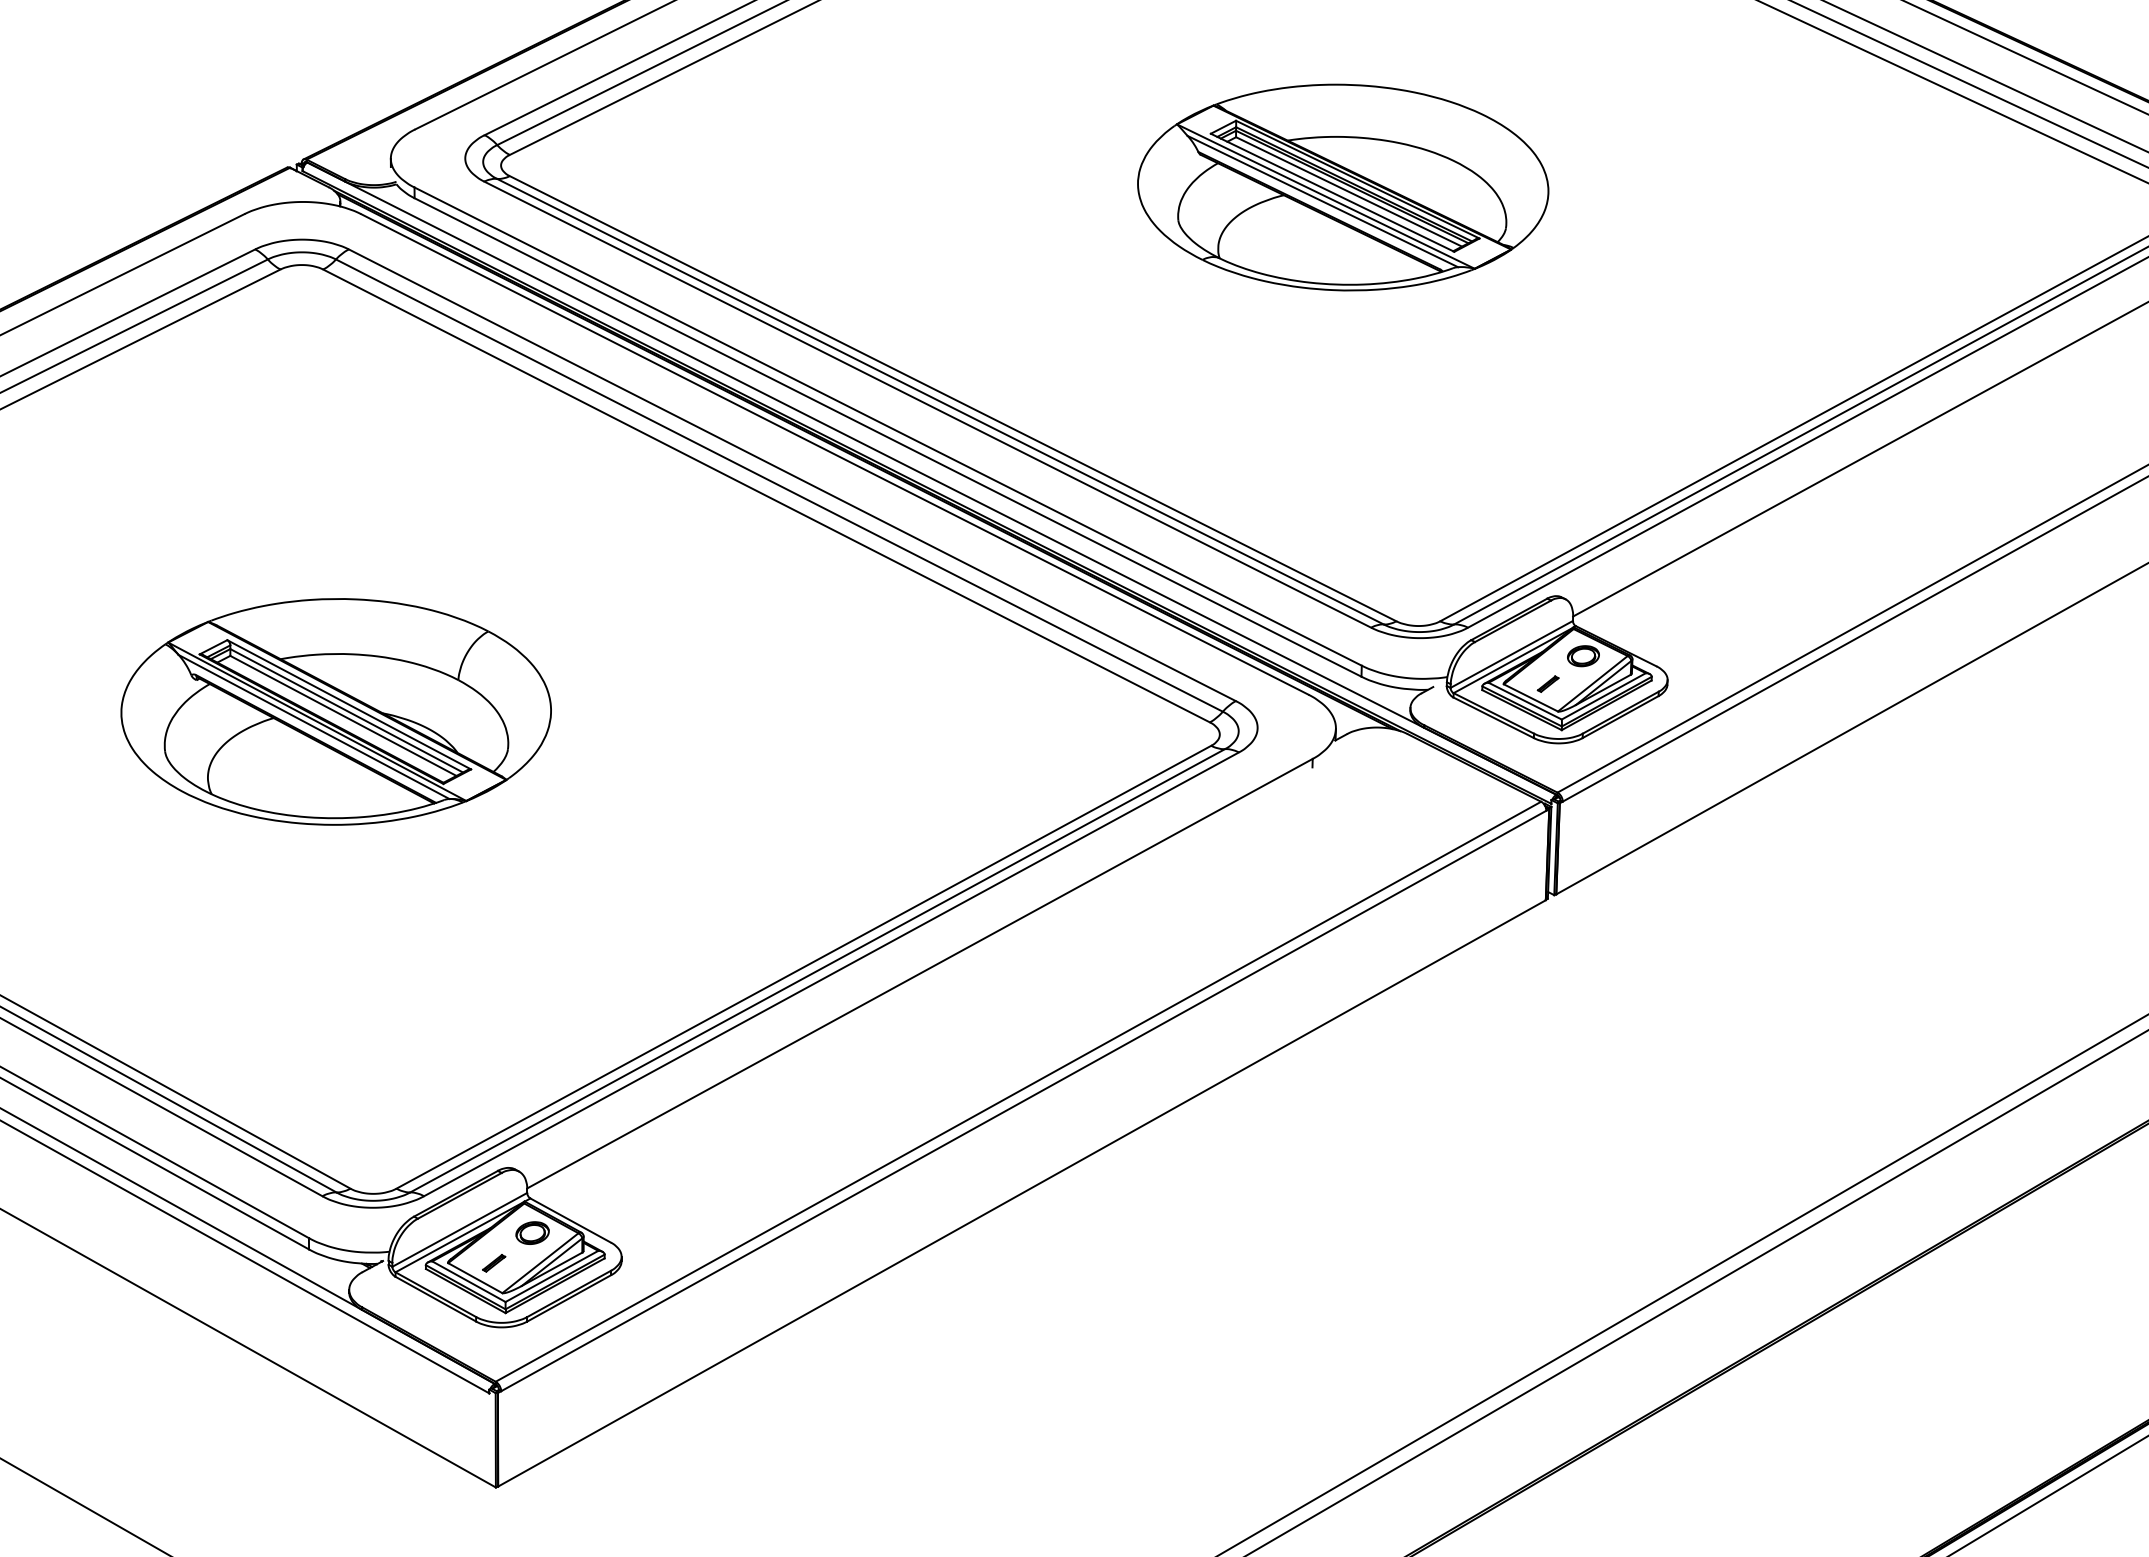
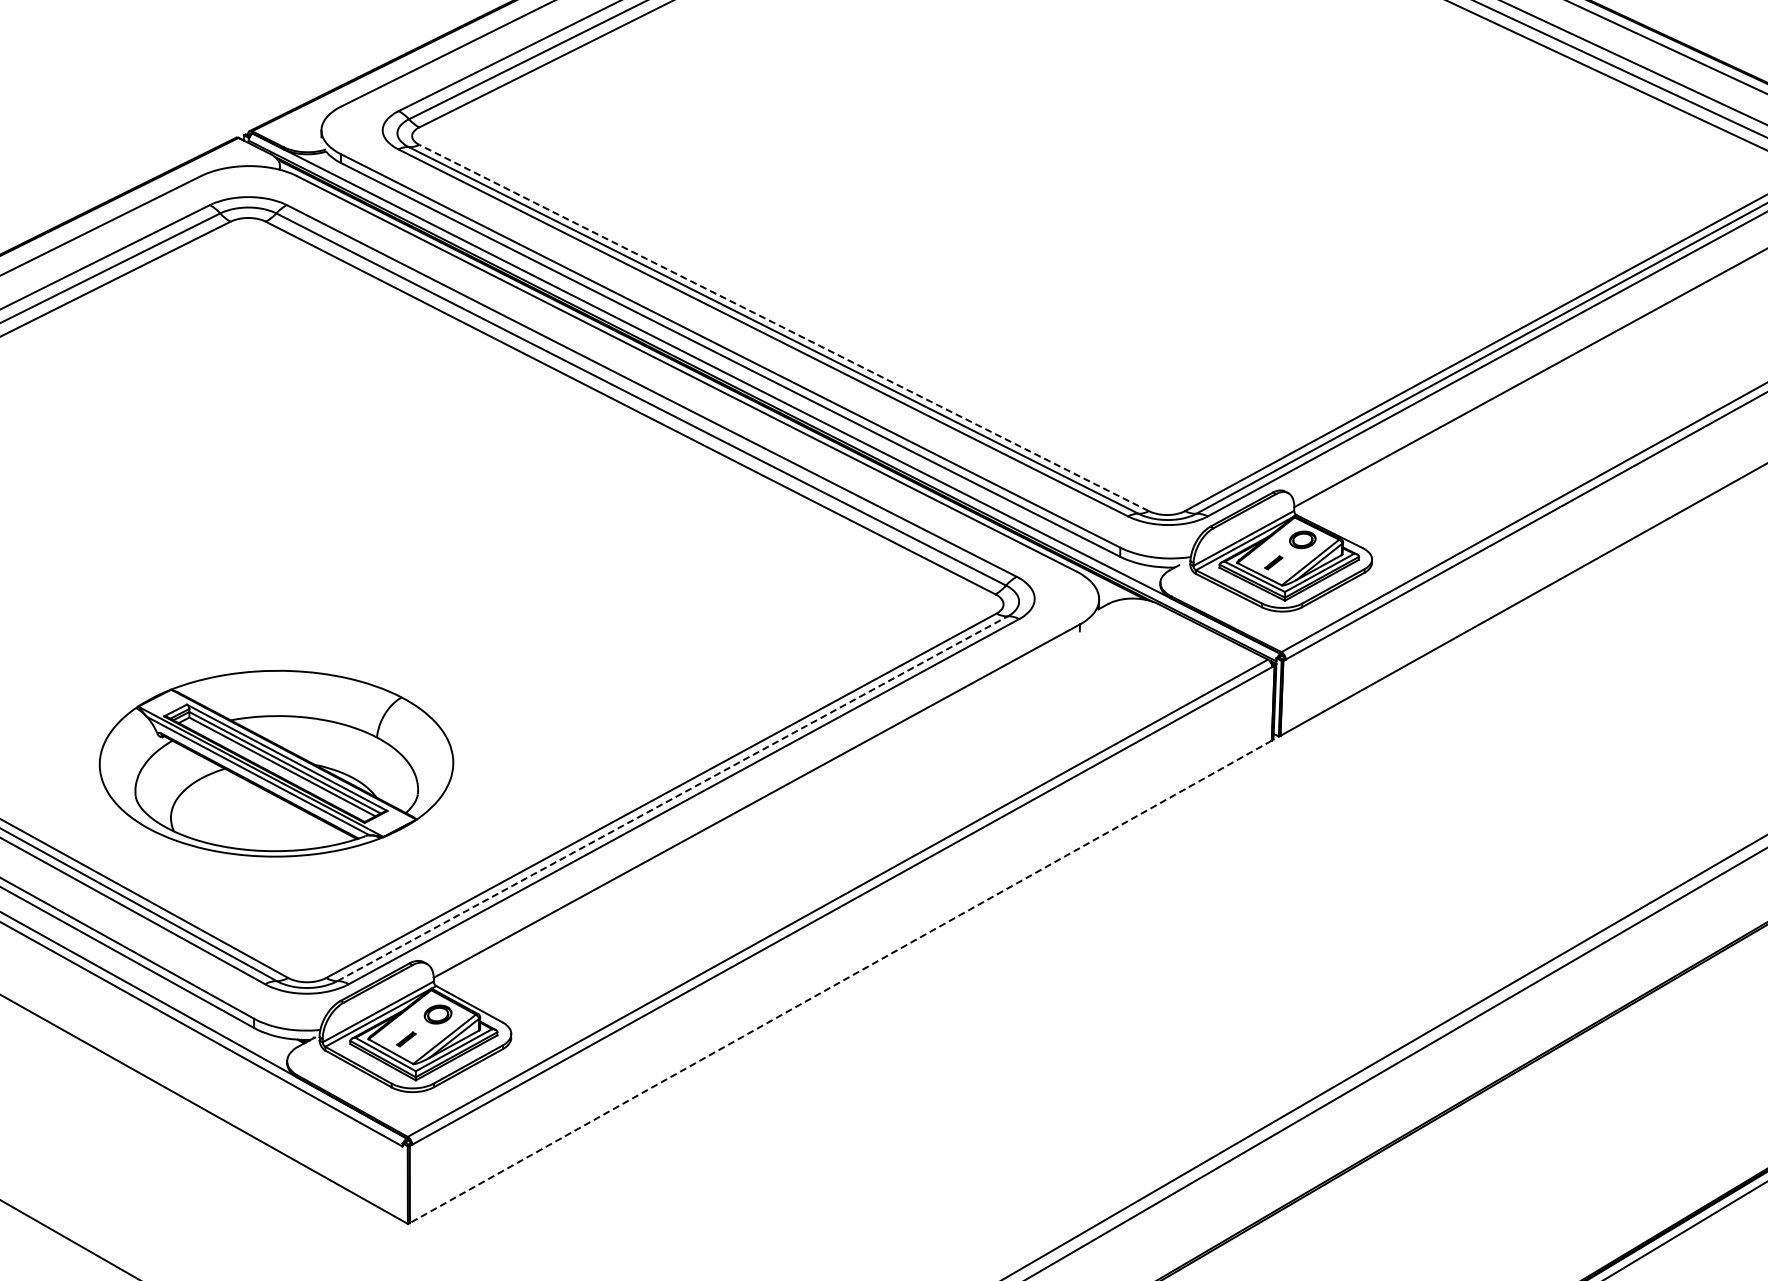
part: (1342, 186) -> (1104, 153), removed
line: (952, 398) -> (783, 327), solid -> dashed
part: (336, 711) -> (276, 763), moved
line: (817, 970) -> (672, 798), solid -> dashed
line: (1021, 1192) -> (840, 981), solid -> dashed

